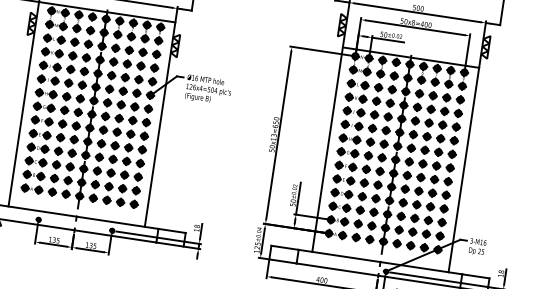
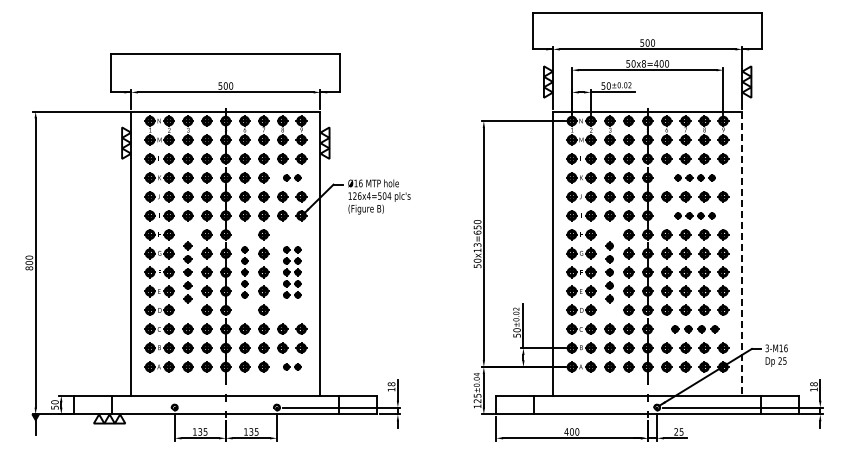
part: (148, 66) -> (292, 177), size x0.6
part: (438, 110) -> (695, 177), size x0.6
part: (62, 123) -> (187, 272), size x0.7
part: (103, 130) -> (244, 272), size x0.6
part: (137, 135) -> (292, 272), size x0.6
part: (434, 137) -> (695, 215), size x0.6
part: (366, 169) -> (609, 272), size x0.7
line: (464, 170) -> (742, 253), solid -> dashed
part: (127, 202) -> (292, 366), size x0.6
part: (422, 218) -> (695, 328), size x0.7

